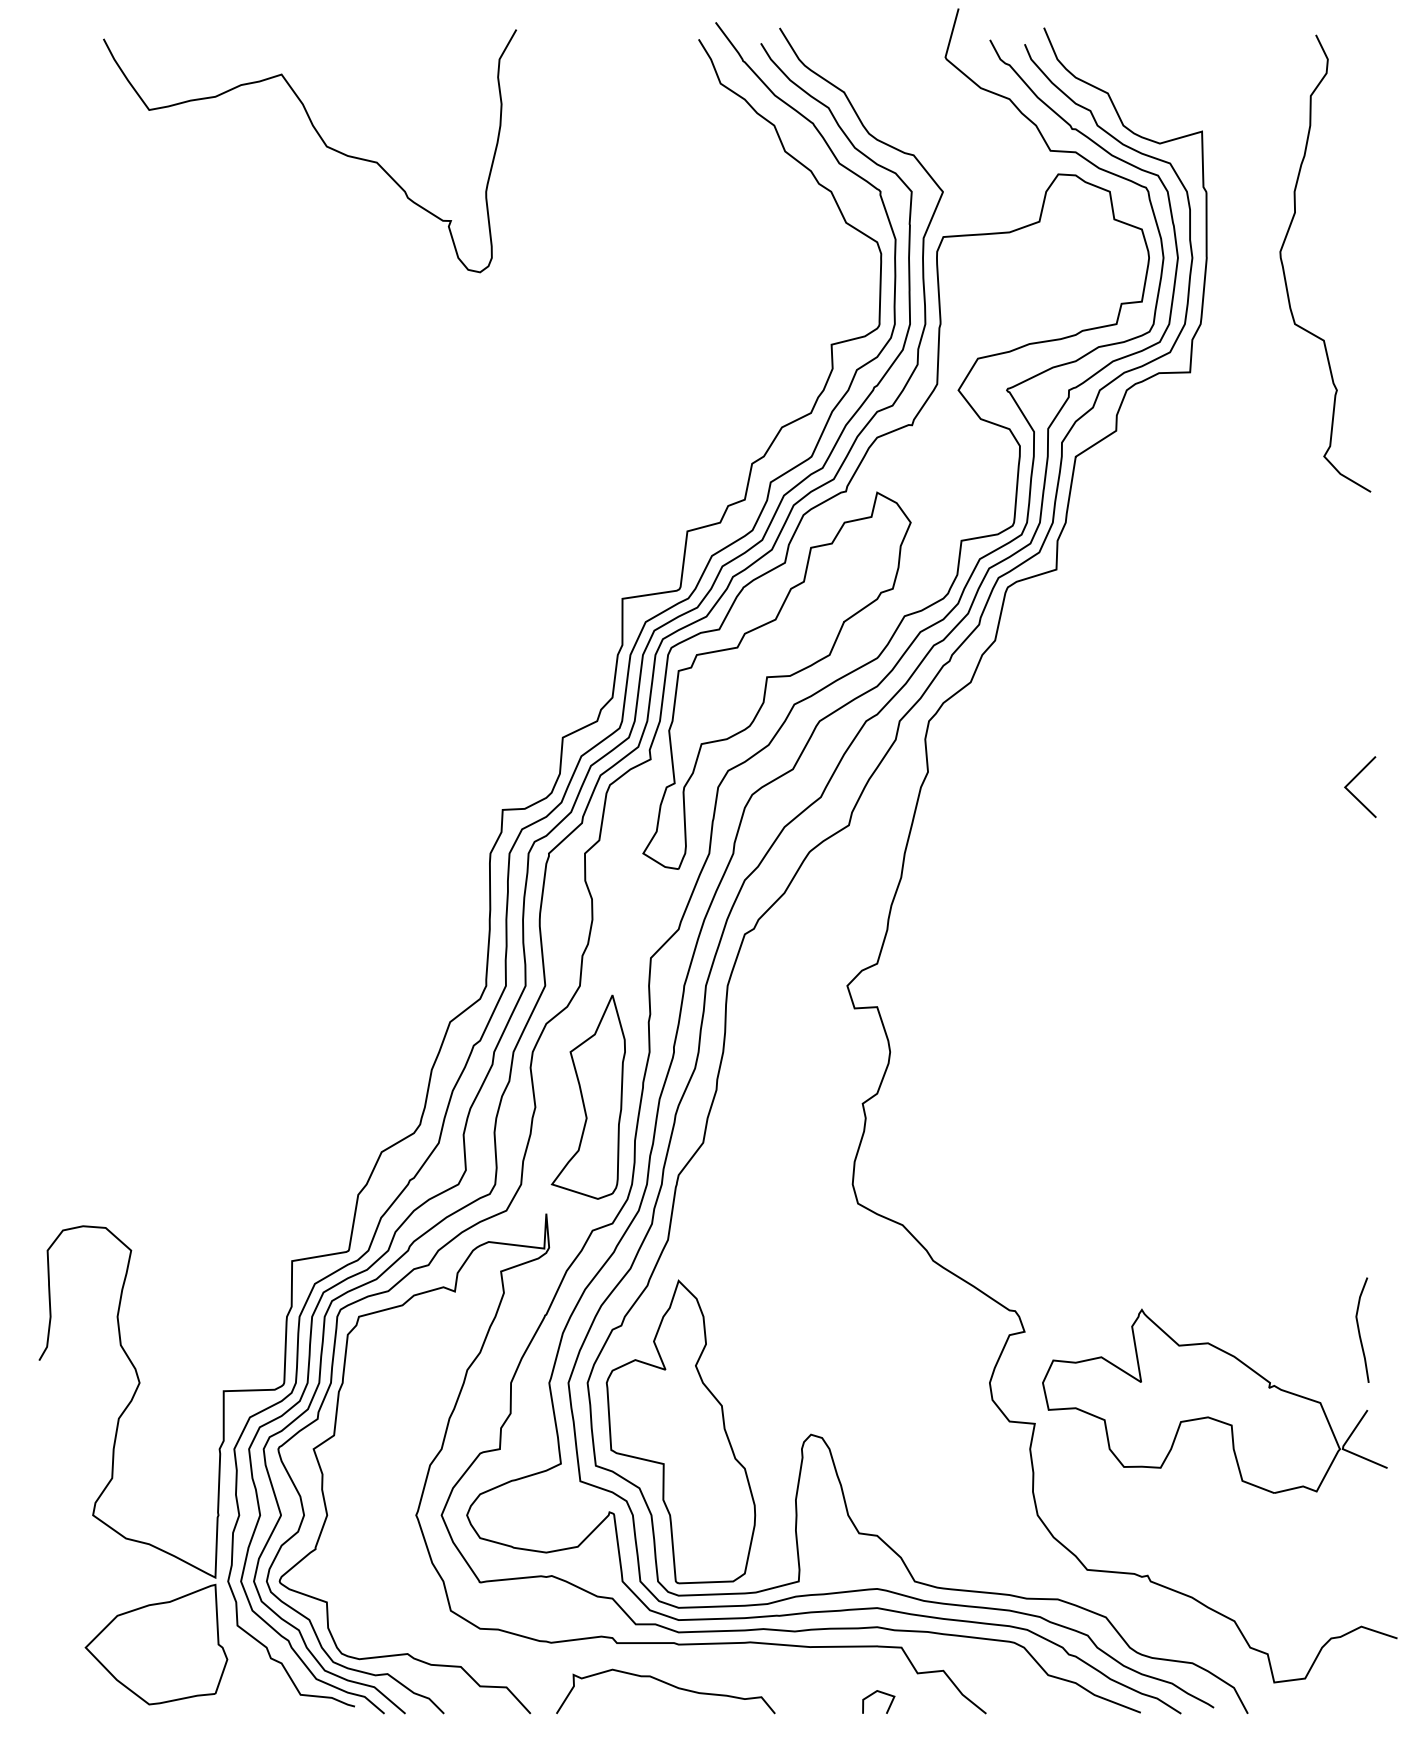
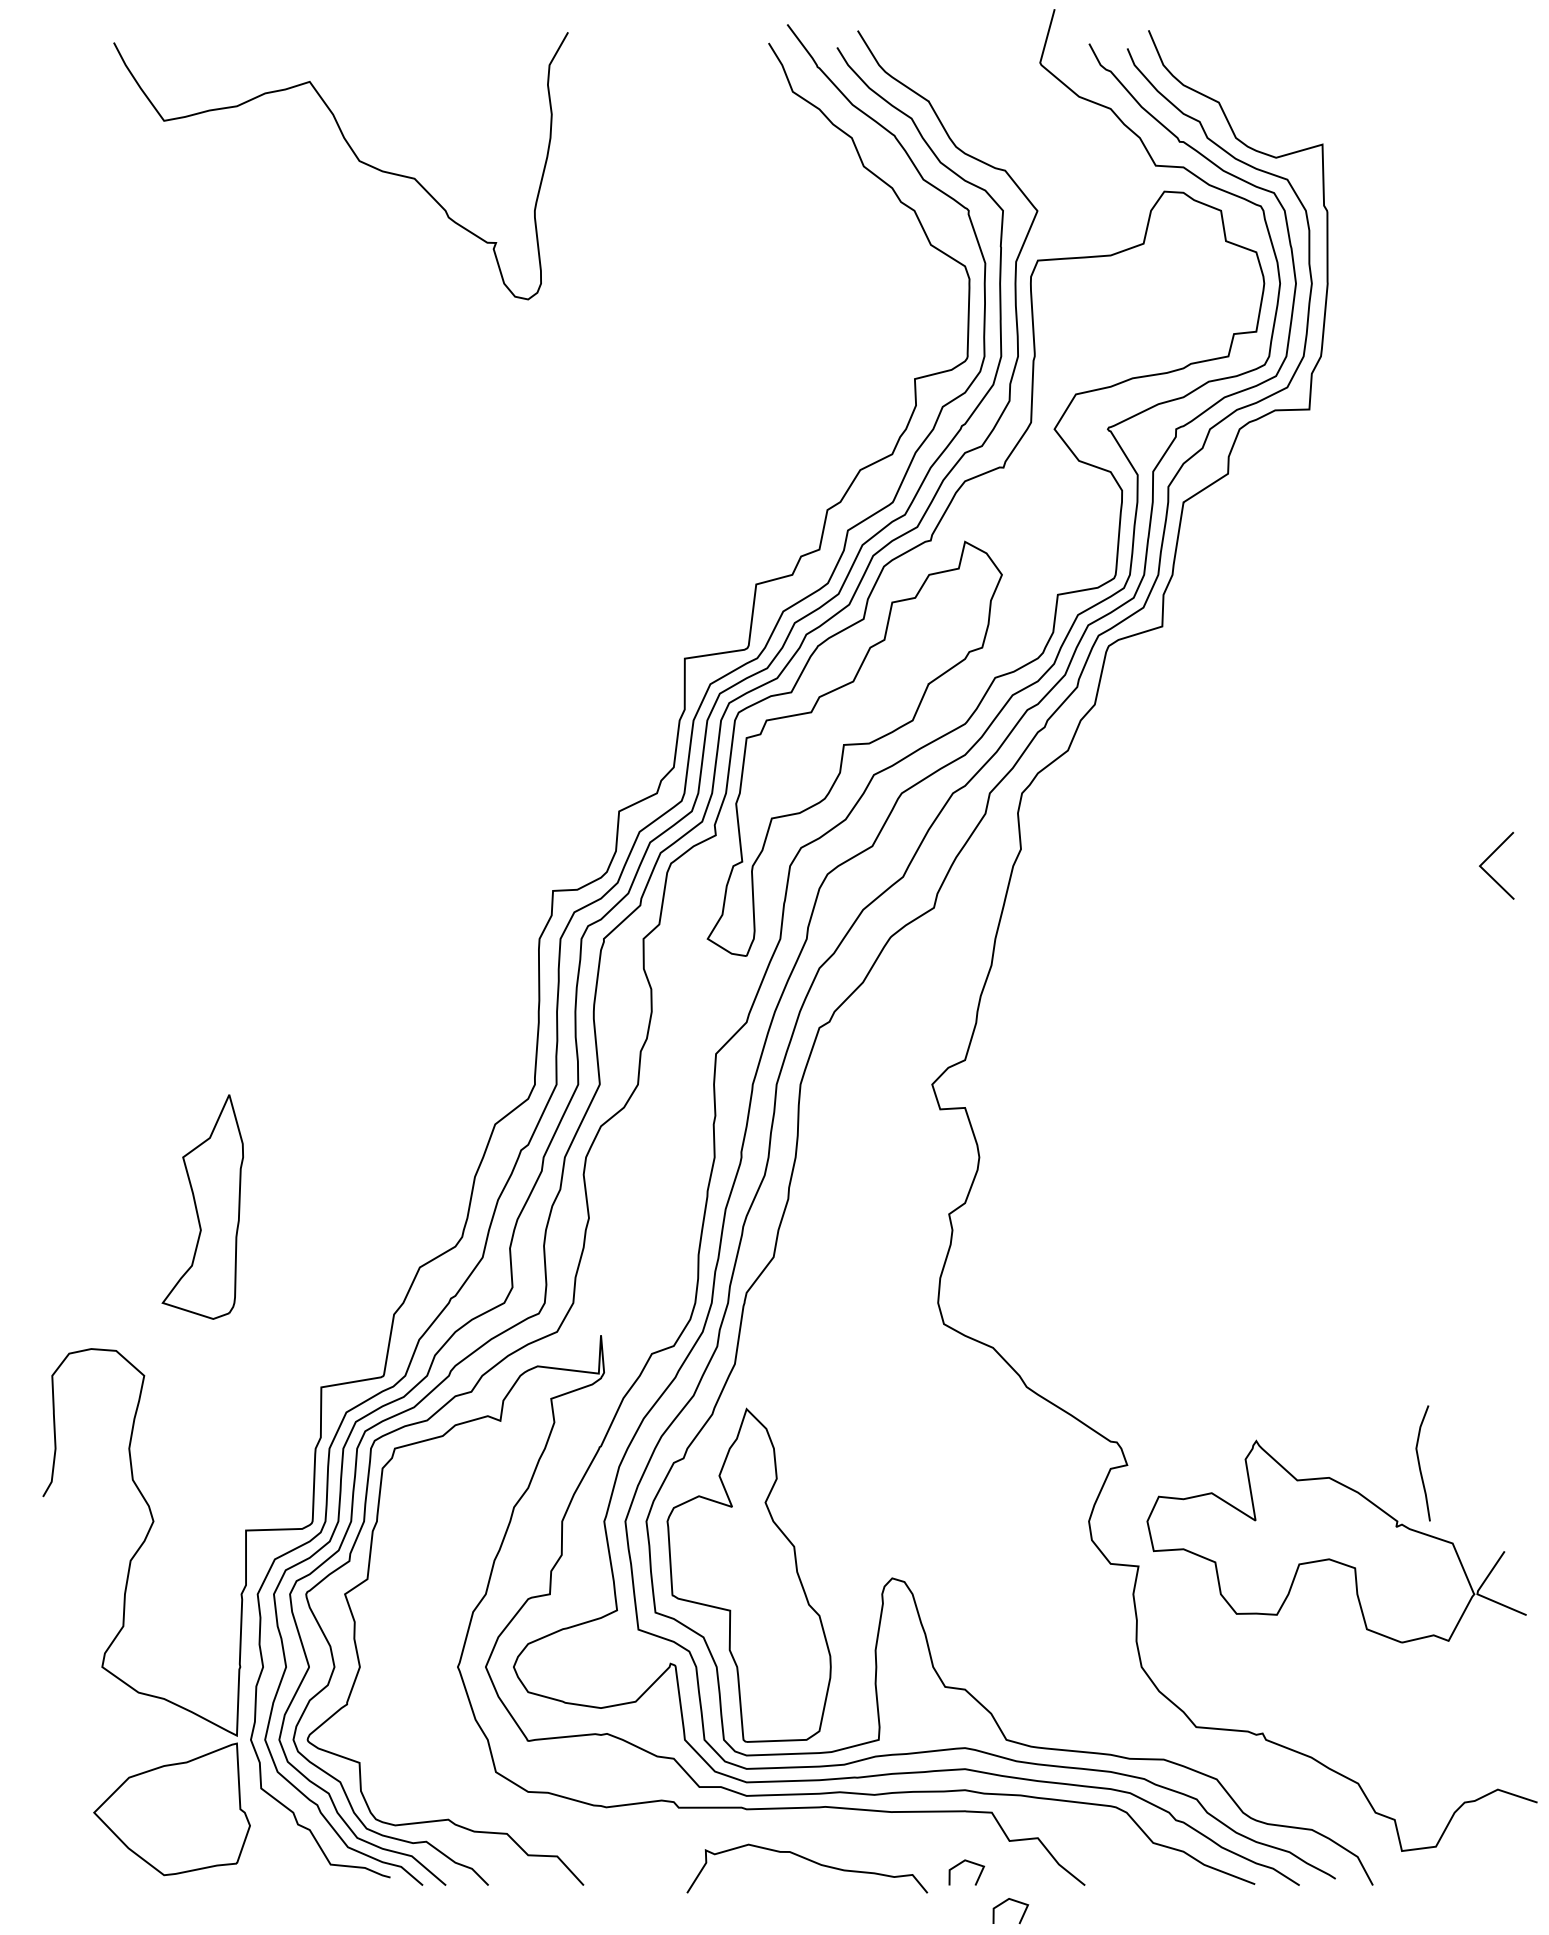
curve: (1284, 268) -> (1413, 295), removed
part: (587, 1096) -> (201, 1206), moved
curve: (1359, 1329) -> (1419, 1462), moved
curve: (666, 1684) -> (808, 1860), moved
line: (915, 1728) -> (1007, 1901), added

